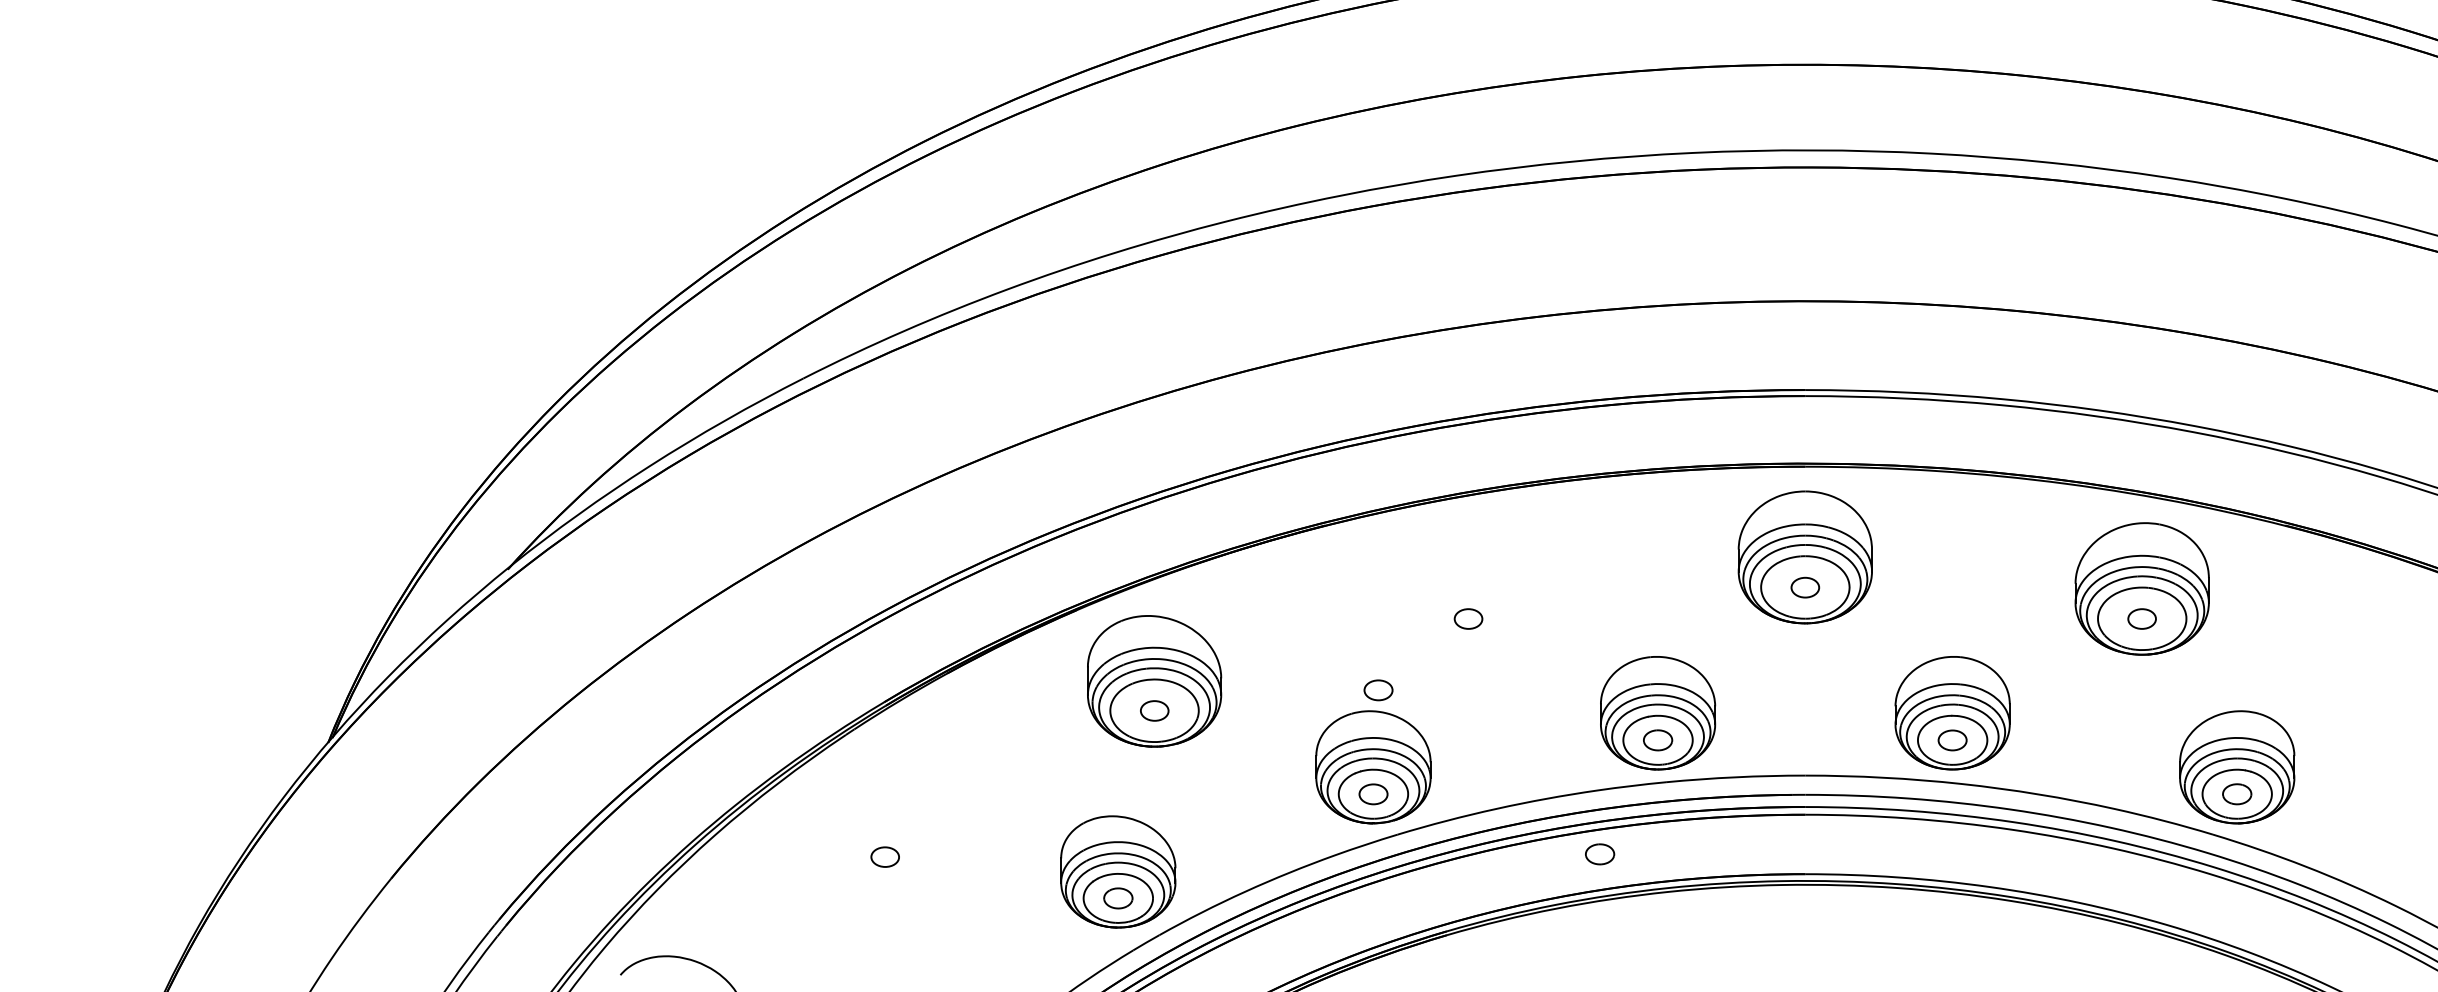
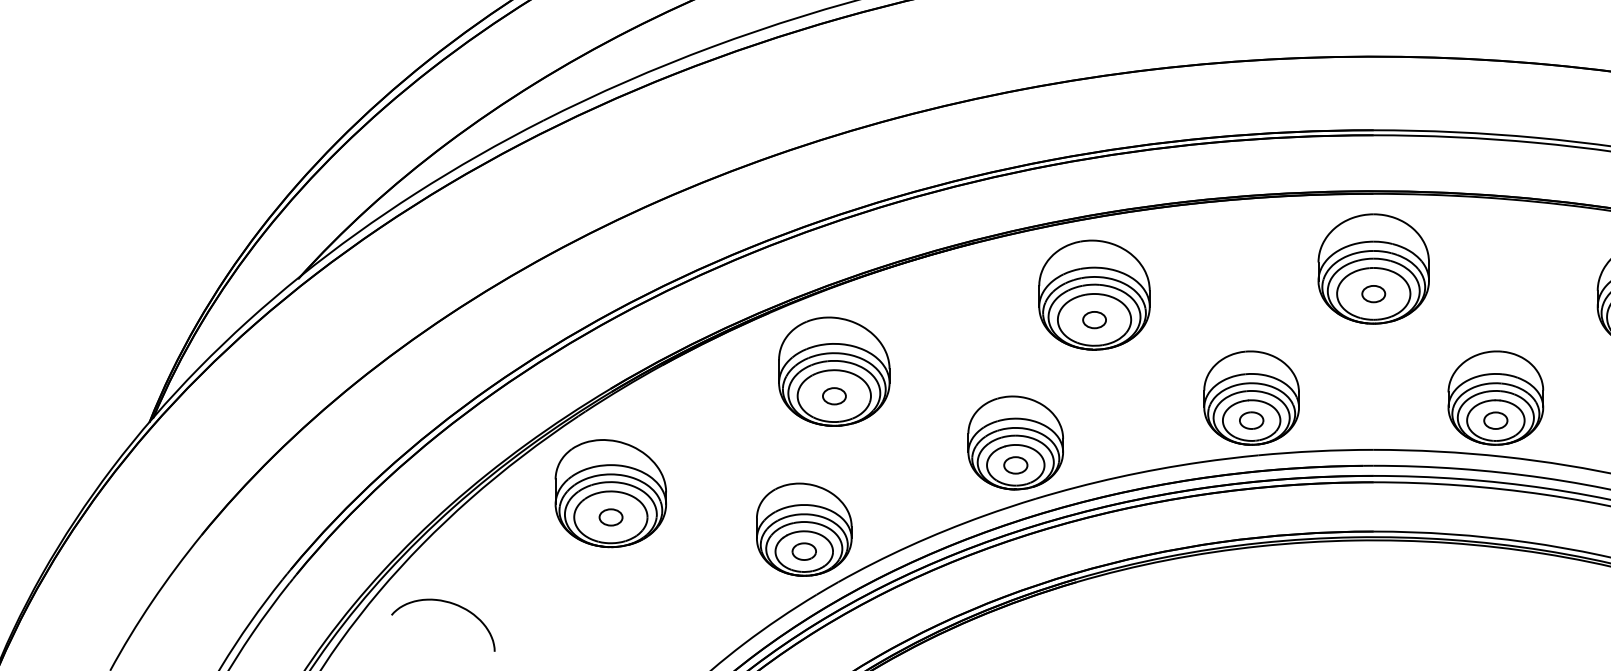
part: (1467, 588) -> (1093, 294), added
part: (1378, 690) -> (1019, 379), removed
part: (884, 827) -> (610, 492), added
part: (1600, 854) -> (1203, 515), removed

